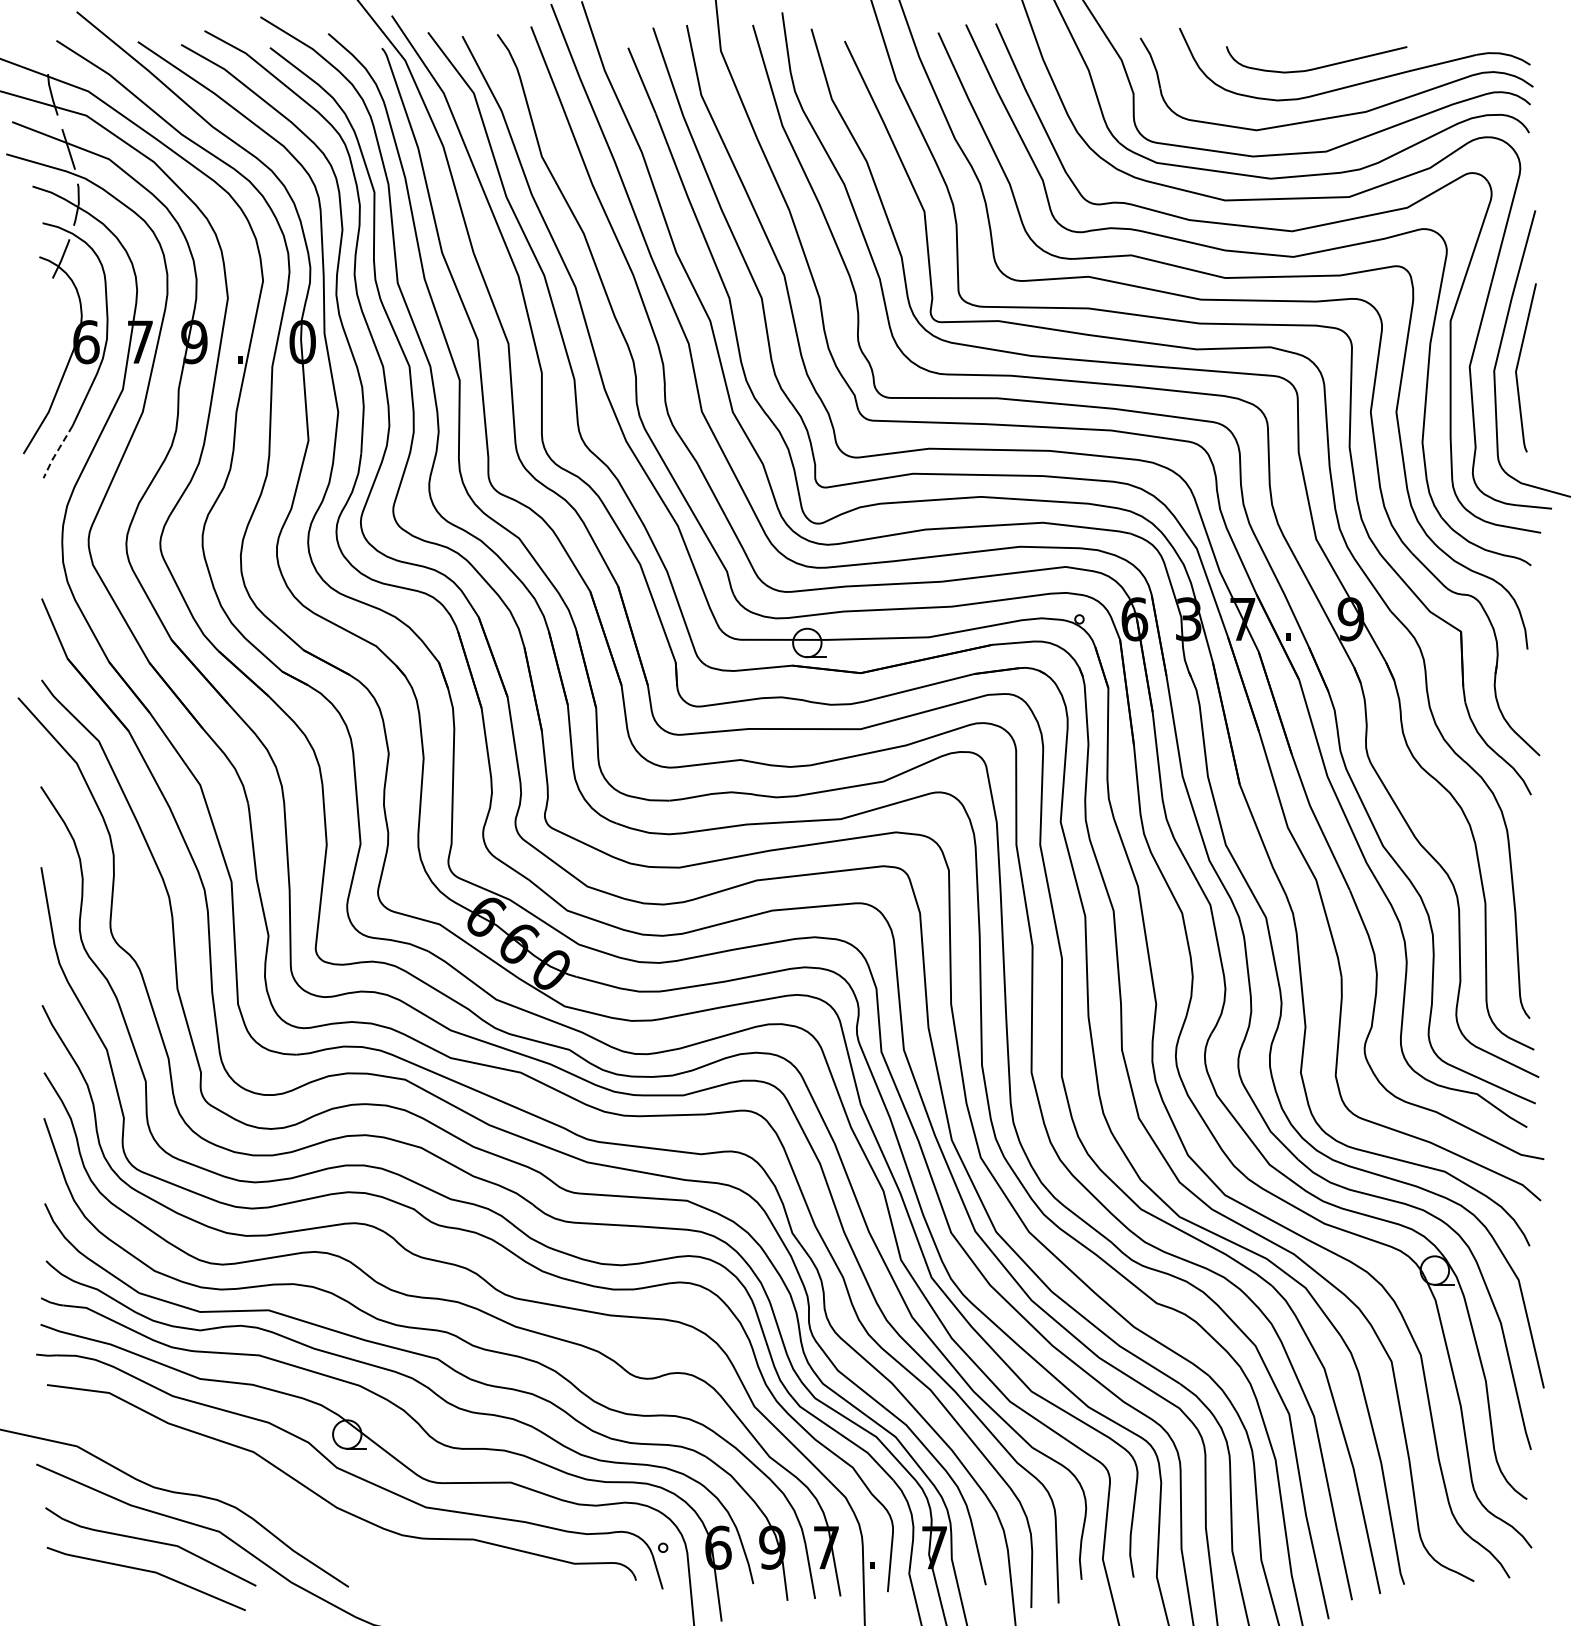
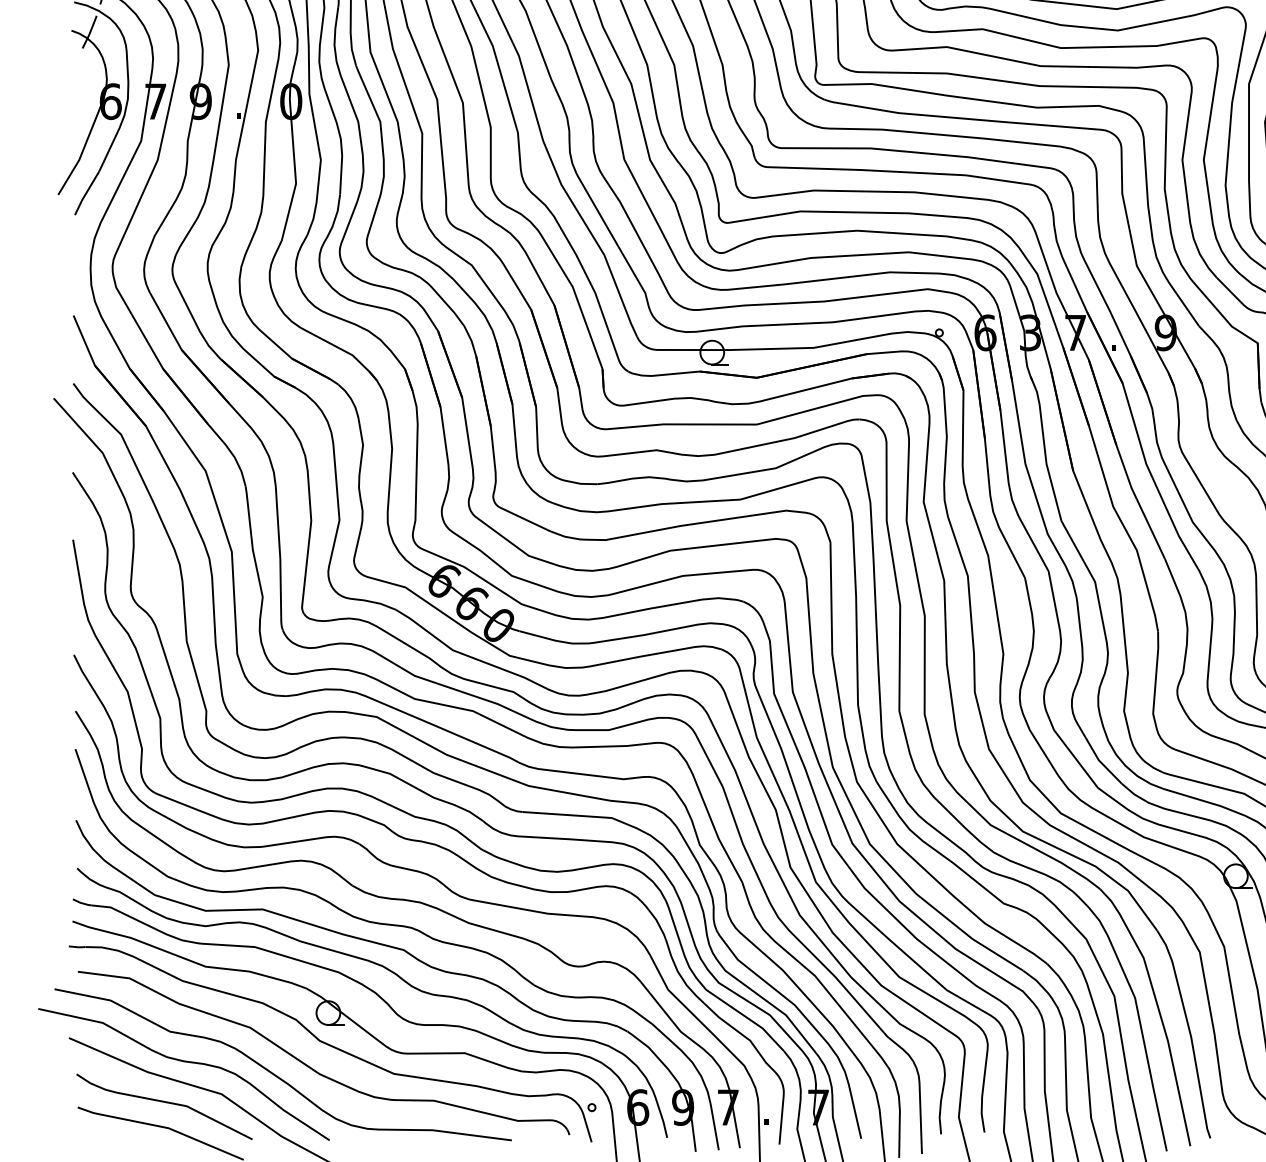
line: (57, 451) -> (86, 192), dashed -> solid
curve: (284, 1508) -> (276, 1074), added

